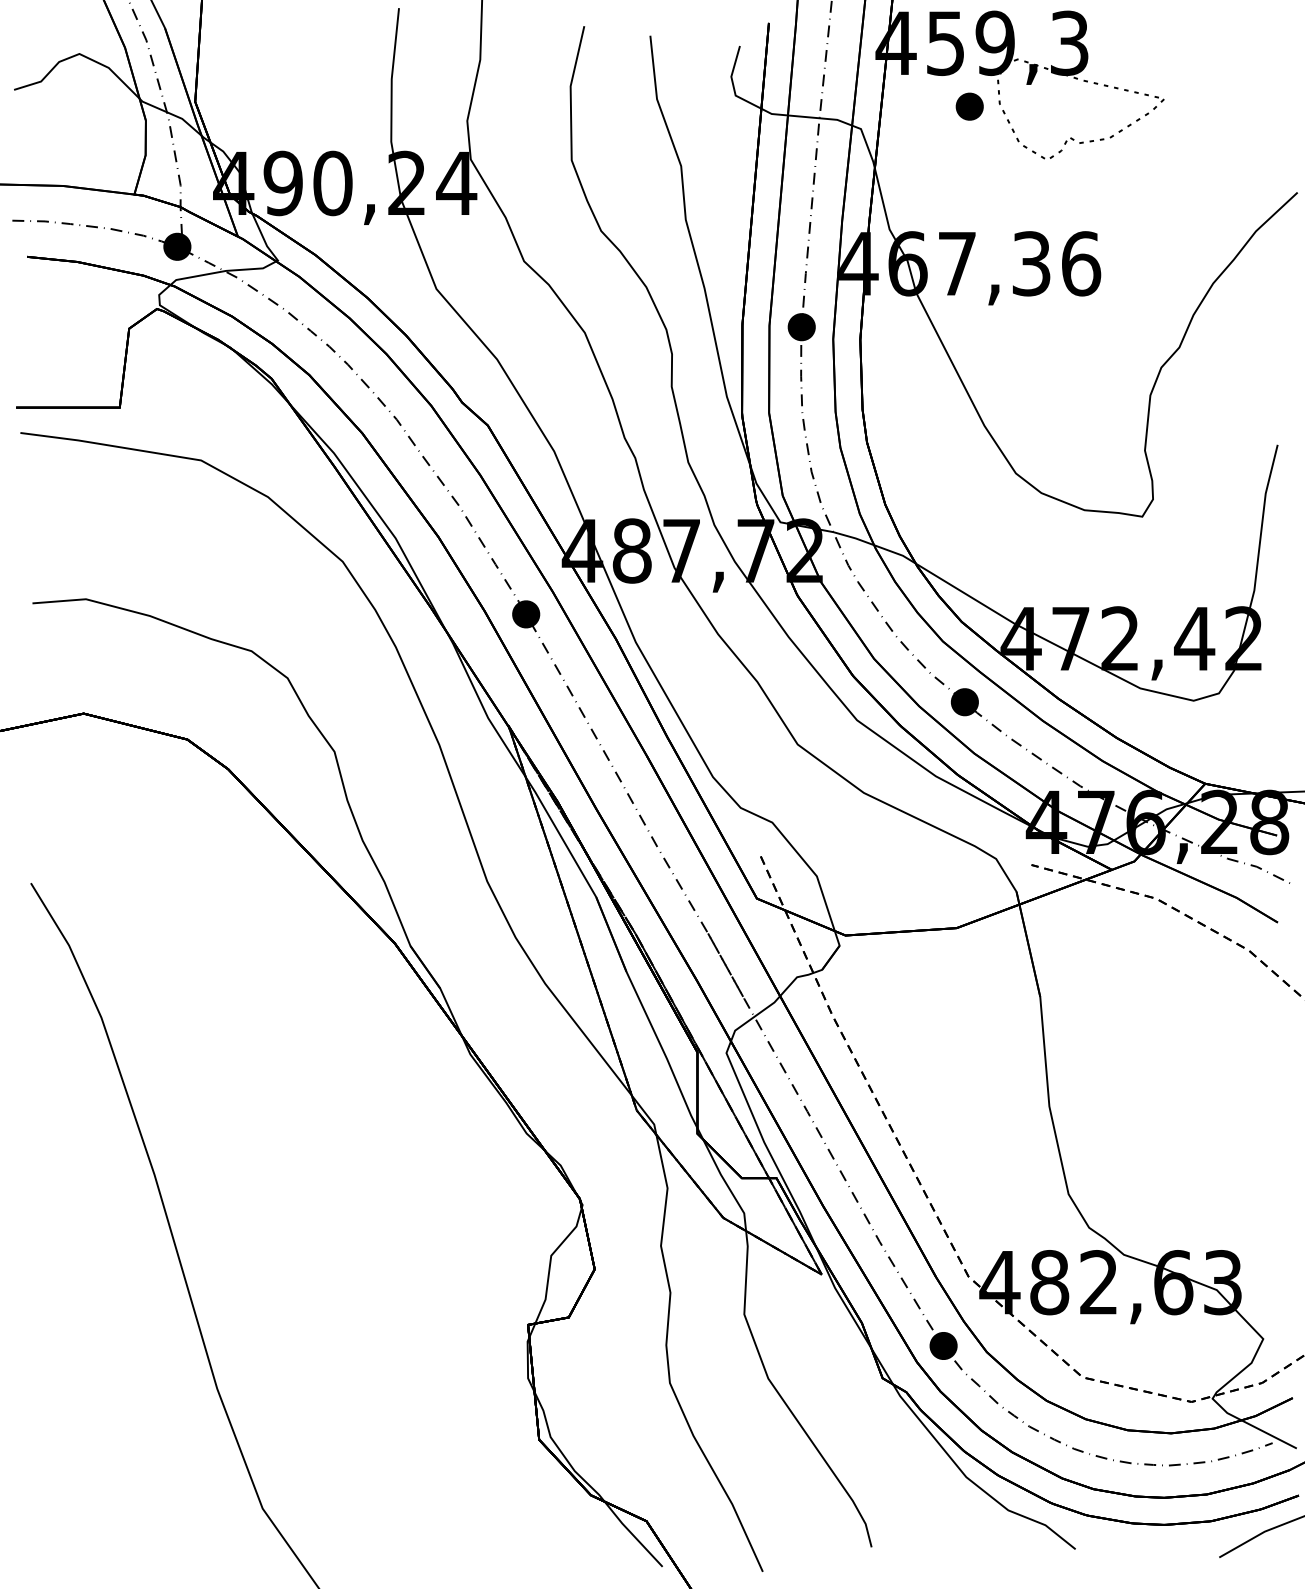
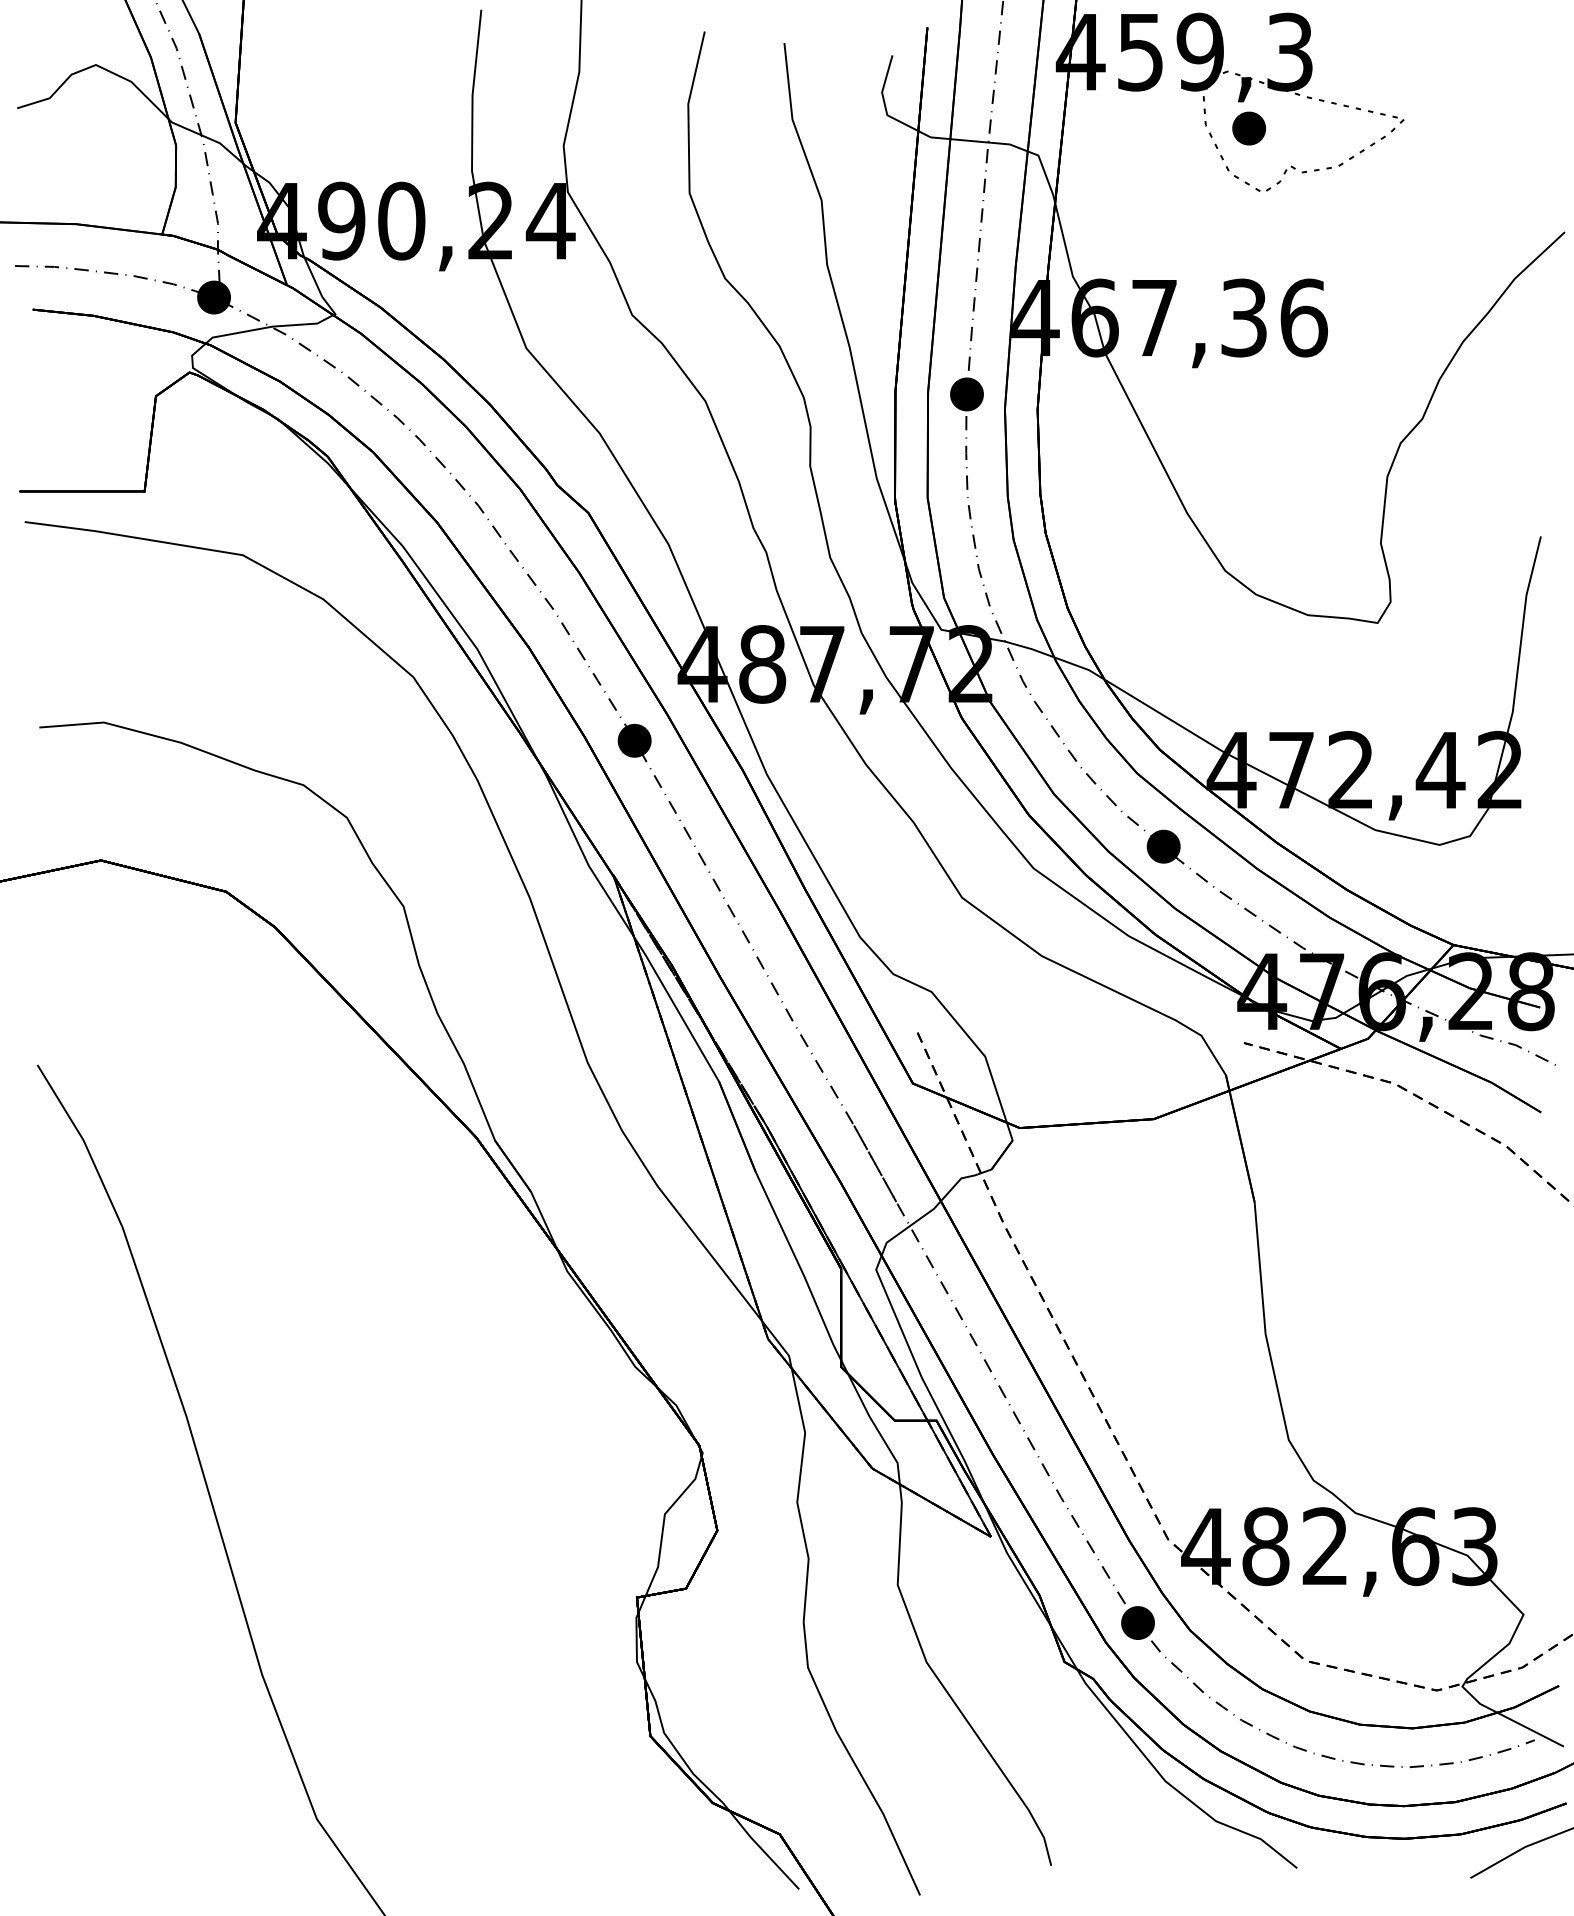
part: (969, 106) -> (1248, 128), moved

